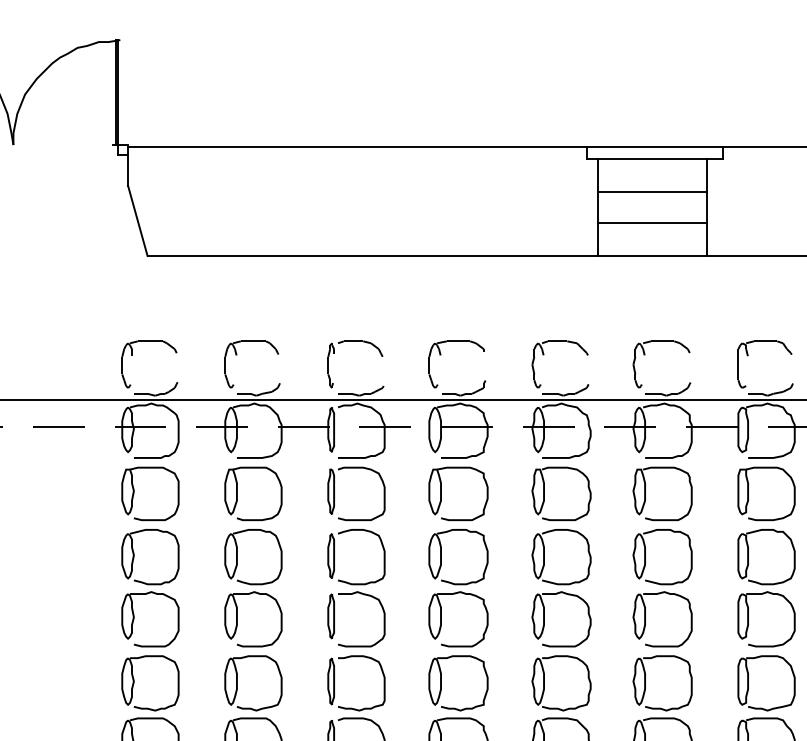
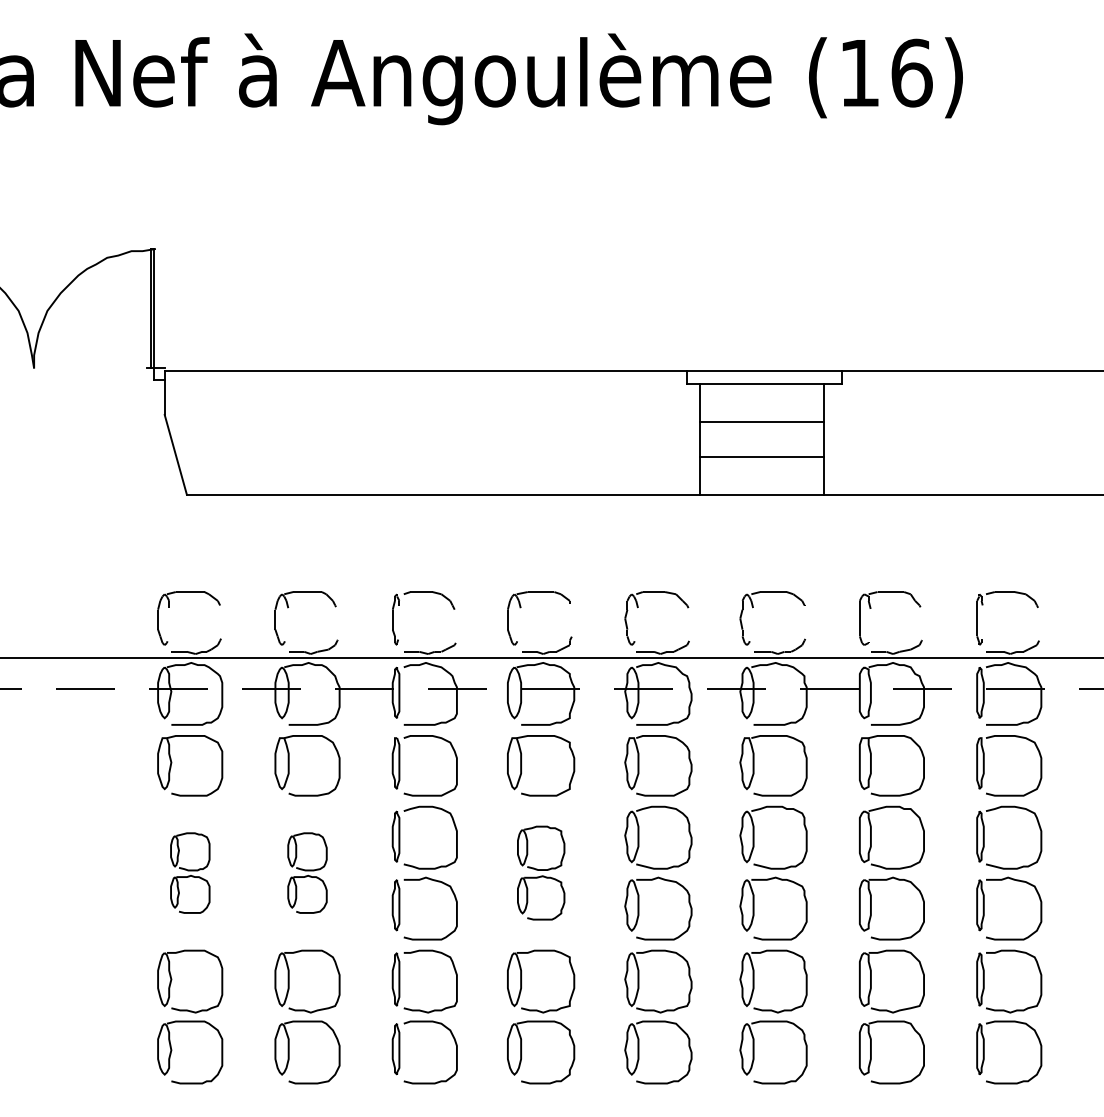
part: (150, 587) -> (190, 872), size x0.6
part: (253, 587) -> (307, 872), size x0.6
part: (458, 587) -> (541, 872), size x0.7

